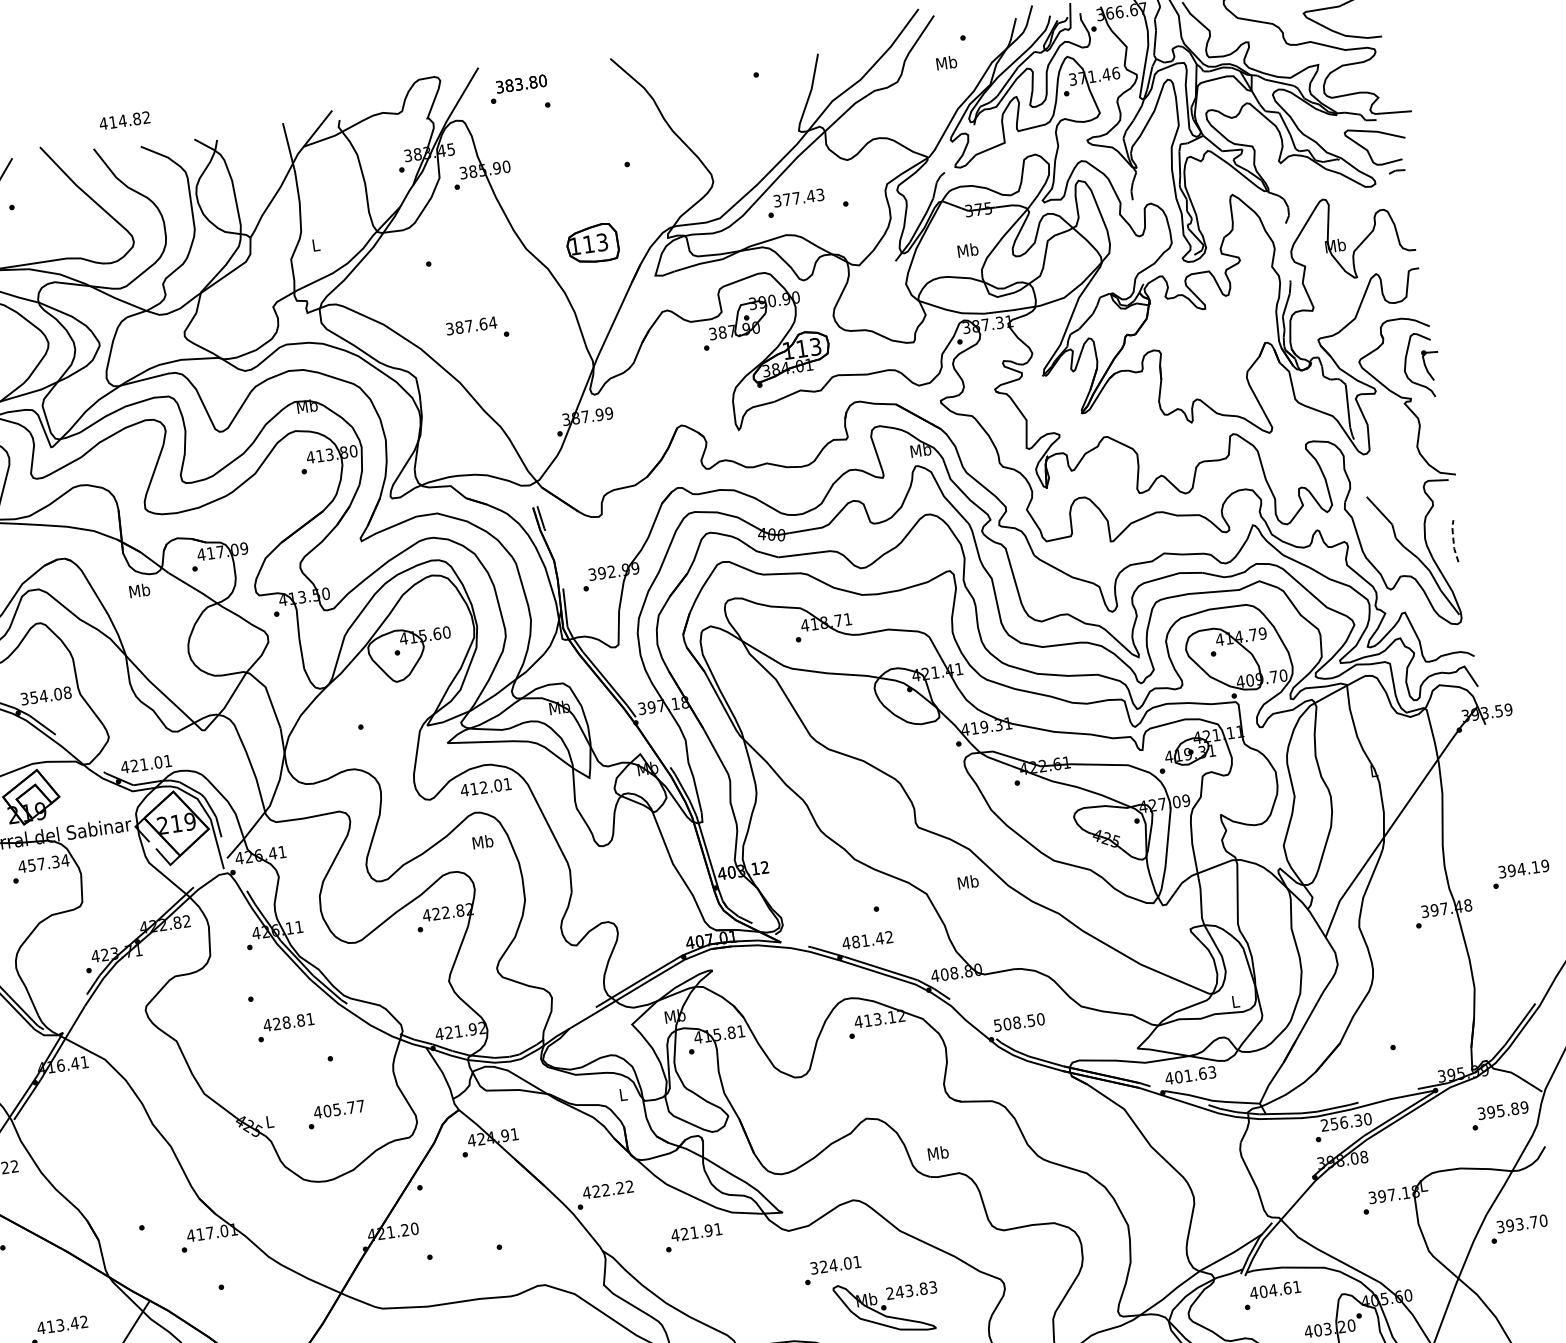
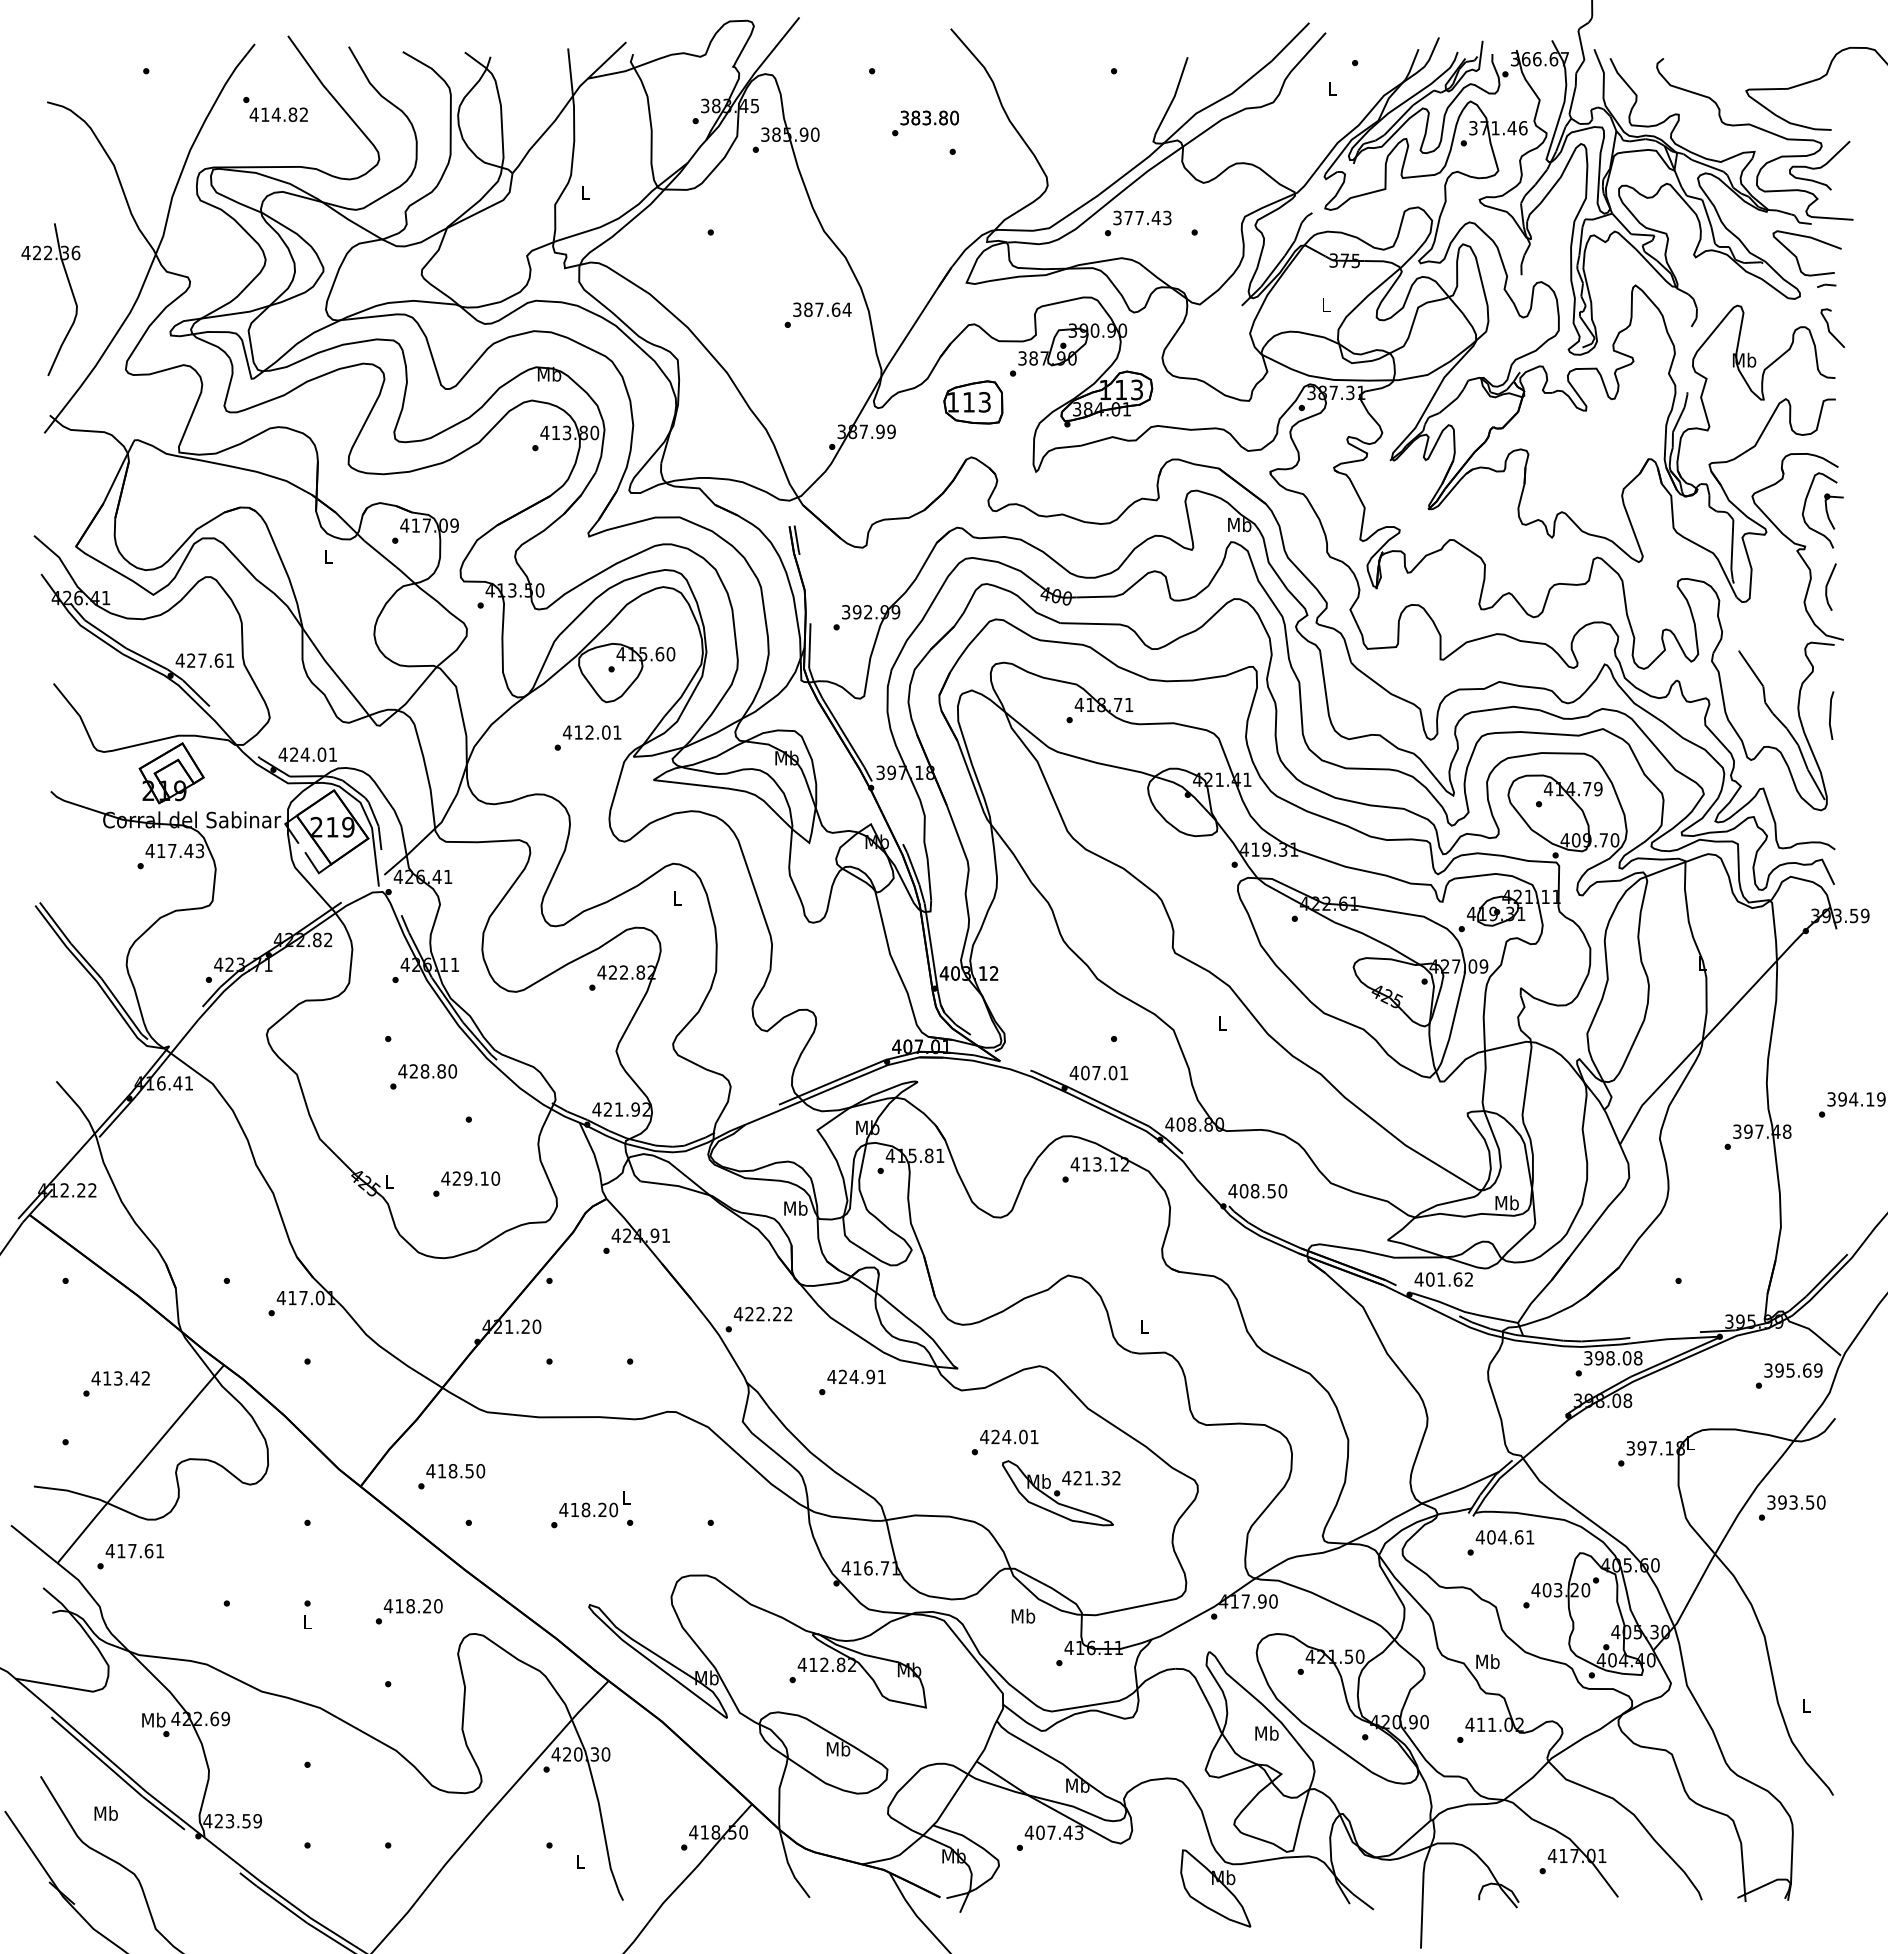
text: (946, 62) -> (1332, 88), Mb -> L
curve: (1376, 69) -> (1820, 166), added
text: (518, 89) -> (925, 123), moved
text: (124, 120) -> (278, 114), moved
curve: (1404, 207) -> (1829, 327), added
part: (592, 243) -> (973, 402), moved
text: (967, 249) -> (1325, 304), Mb -> L
text: (471, 325) -> (822, 309), moved
line: (1435, 428) -> (1828, 584), added
line: (1453, 541) -> (1830, 715), dashed -> solid
text: (139, 590) -> (328, 556), Mb -> L
text: (45, 695) -> (204, 660), 354.08 -> 427.61
text: (143, 764) -> (304, 754), 421.01 -> 424.01
text: (486, 787) -> (592, 732), moved
text: (482, 841) -> (677, 897), Mb -> L
text: (48, 862) -> (180, 850), 457.34 -> 417.43
text: (968, 882) -> (1222, 1023), Mb -> L
text: (872, 939) -> (1104, 1072), 481.42 -> 407.01
text: (1235, 1001) -> (1506, 1202), L -> Mb
text: (310, 1019) -> (452, 1071), 428.81 -> 428.80
text: (997, 1025) -> (1232, 1191), 508.50 -> 408.50
text: (1212, 1072) -> (1469, 1279), 401.63 -> 401.62
text: (622, 1094) -> (795, 1208), L -> Mb
text: (344, 1108) -> (476, 1178), 405.77 -> 429.10
text: (1515, 1108) -> (1807, 1370), 395.89 -> 395.69
text: (1346, 1122) -> (1613, 1358), 256.30 -> 398.08
text: (938, 1153) -> (1144, 1326), Mb -> L
text: (1534, 1222) -> (1810, 1502), 393.70 -> 393.50
text: (693, 1232) -> (853, 1376), 421.91 -> 424.91
text: (814, 1267) -> (984, 1436), 324.01 -> 424.01
text: (911, 1290) -> (1091, 1478), 243.83 -> 421.32

